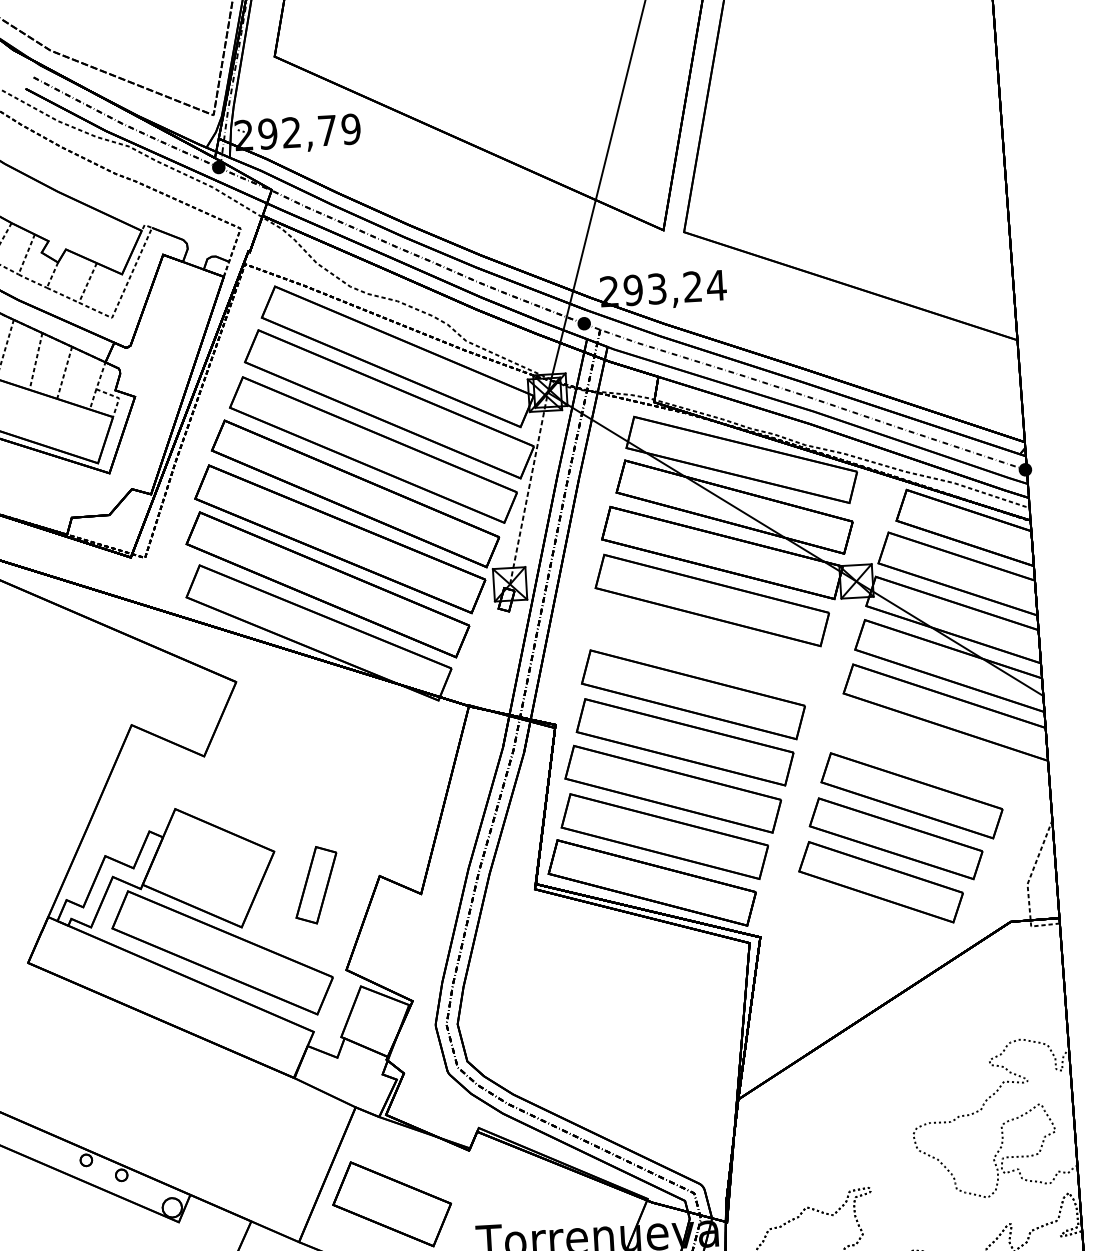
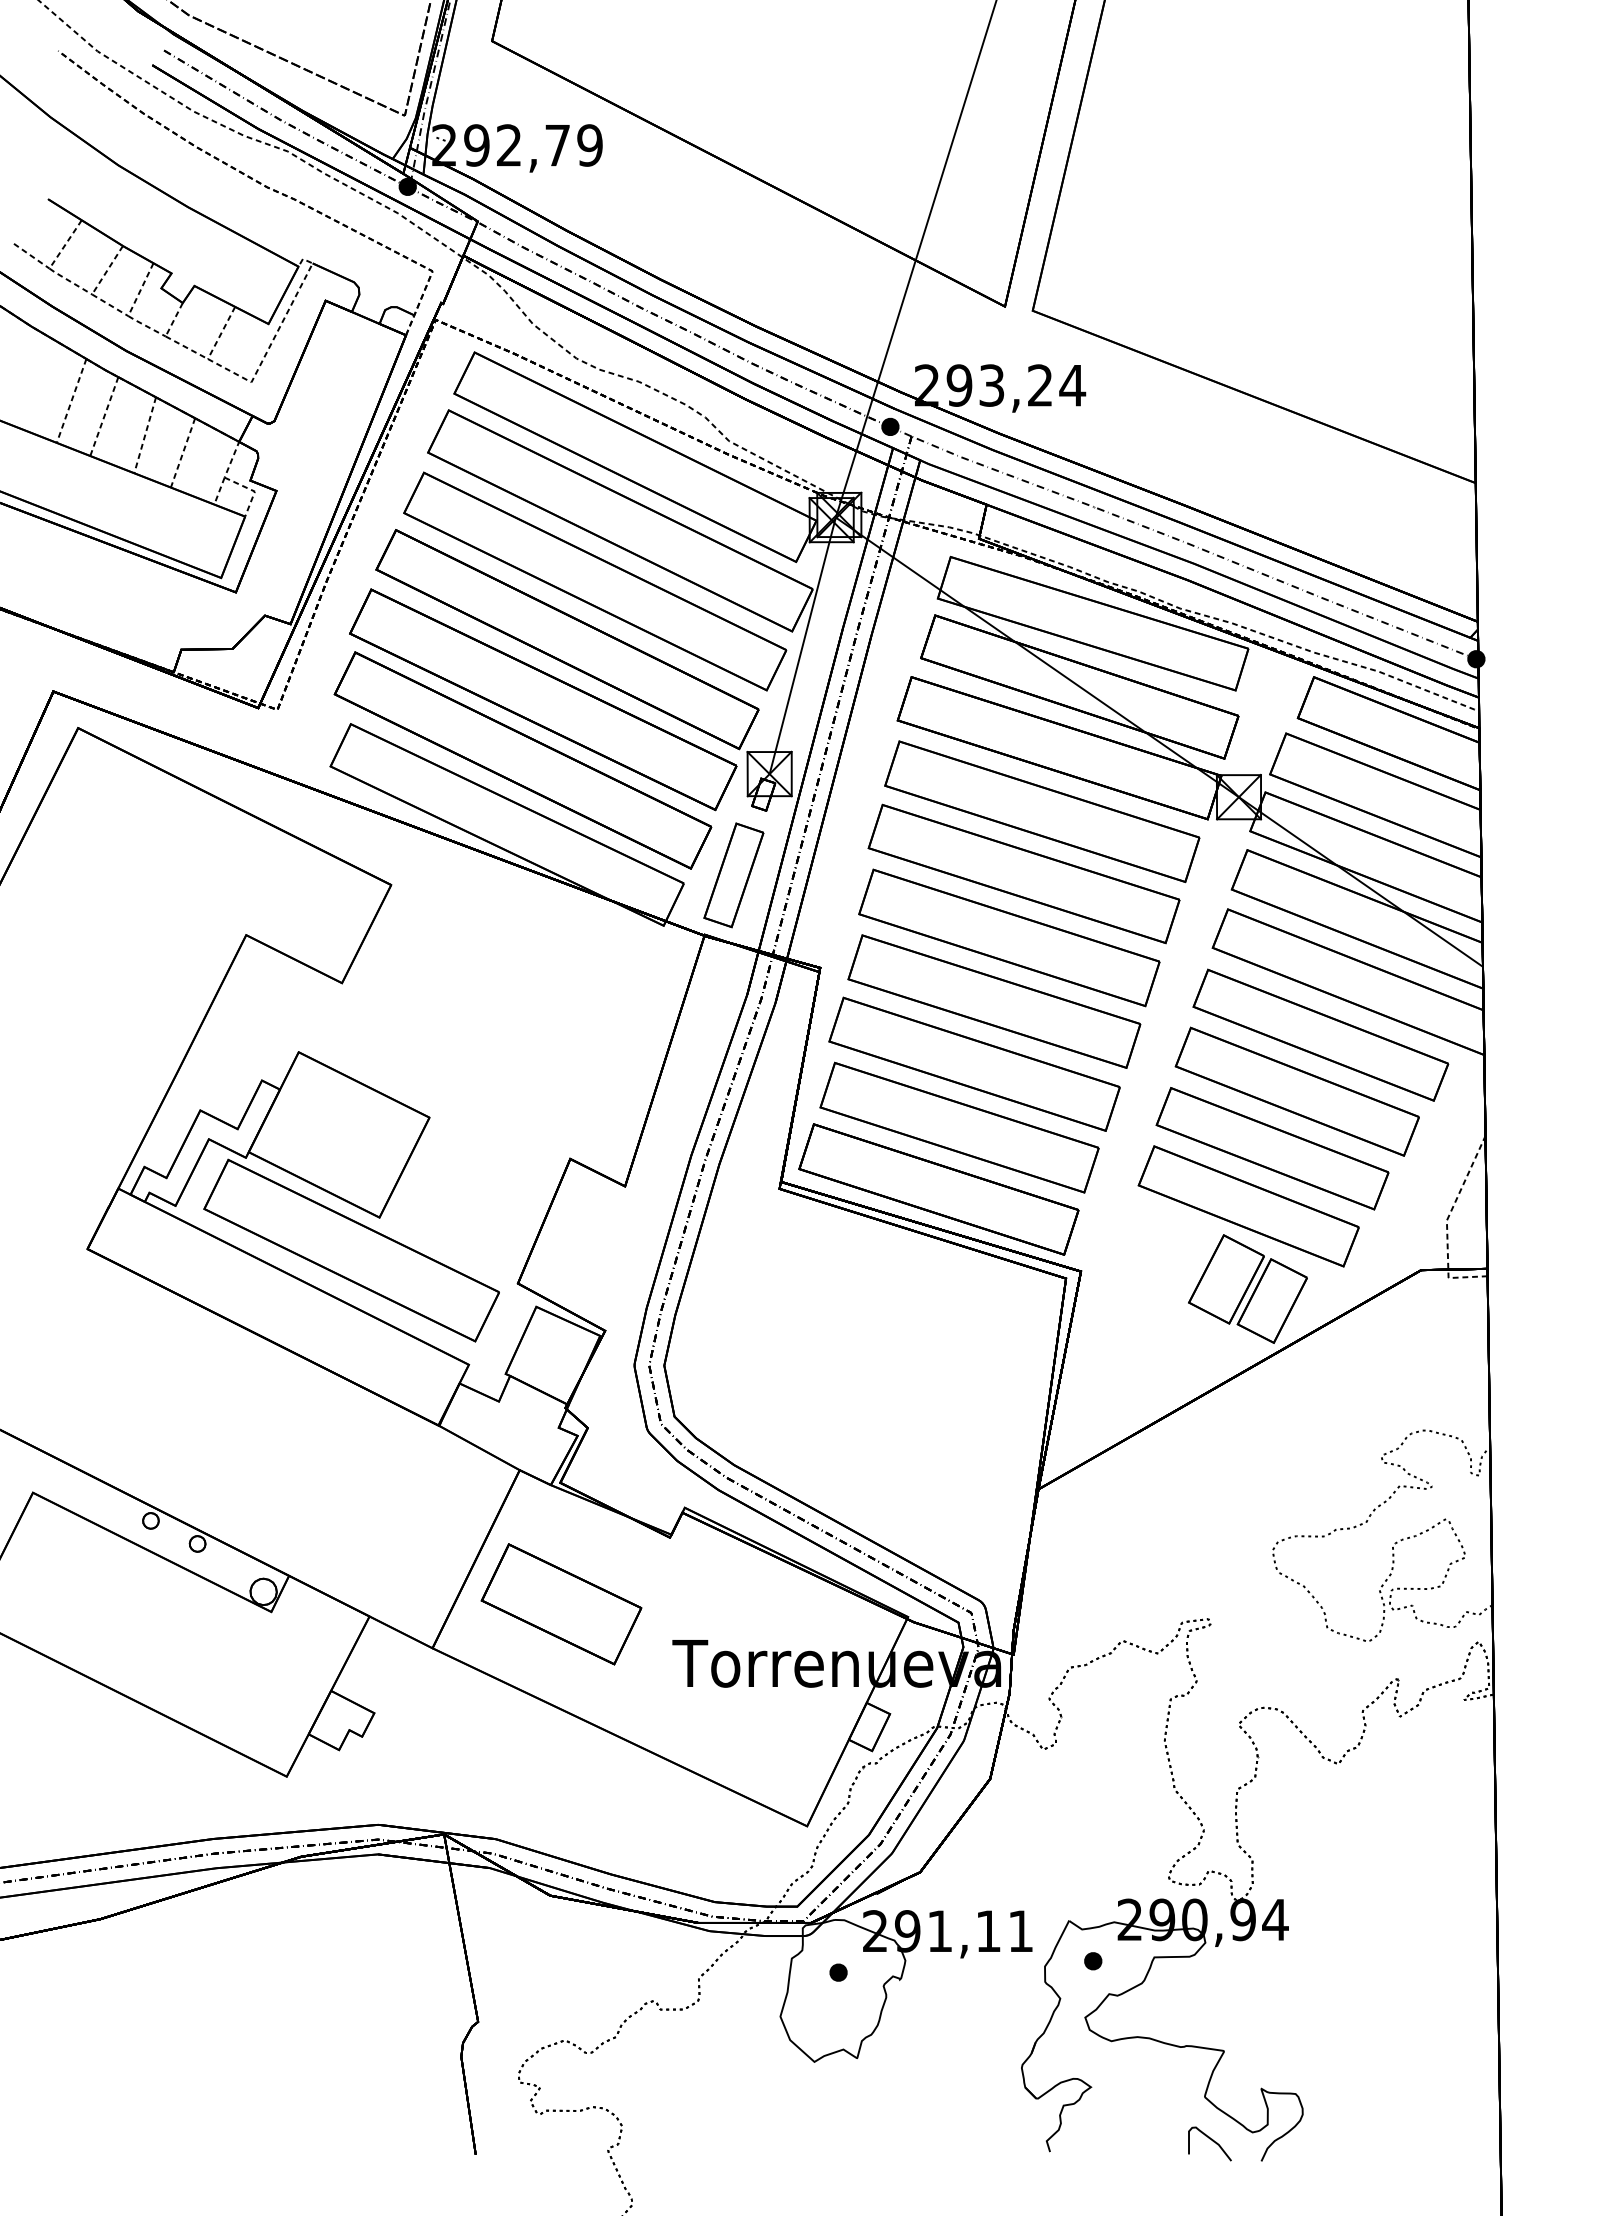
line: (528, 488) -> (802, 645), dashed -> solid
part: (701, 646) -> (1023, 873), added
part: (926, 752) -> (1320, 1034), added
part: (316, 885) -> (733, 875), moved
part: (883, 942) -> (1247, 1288), added

